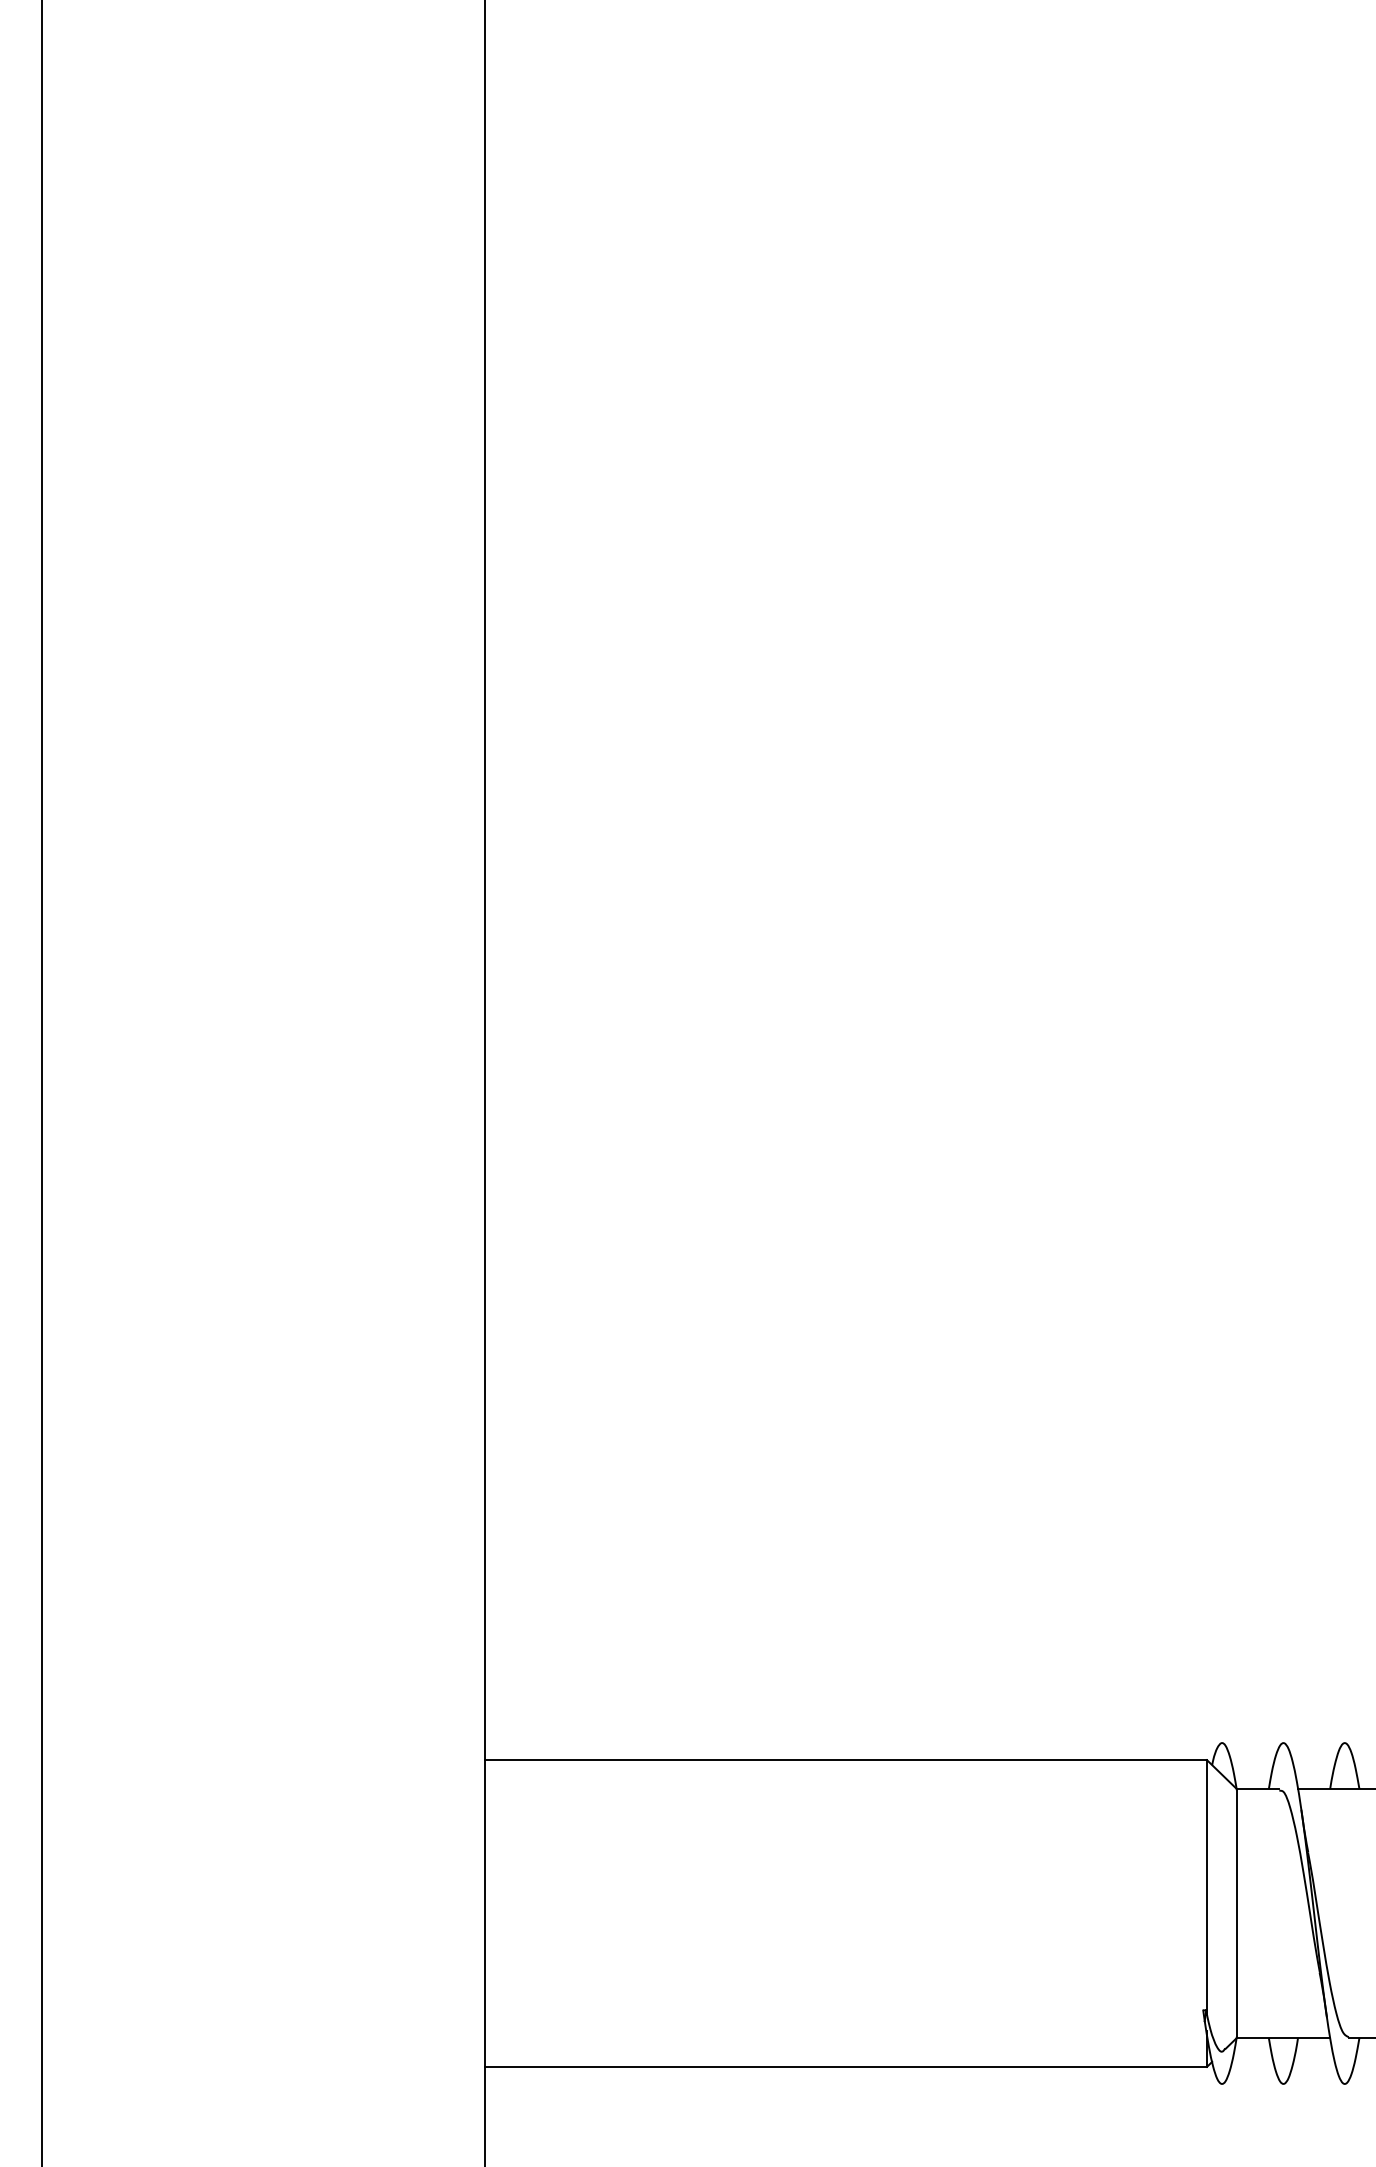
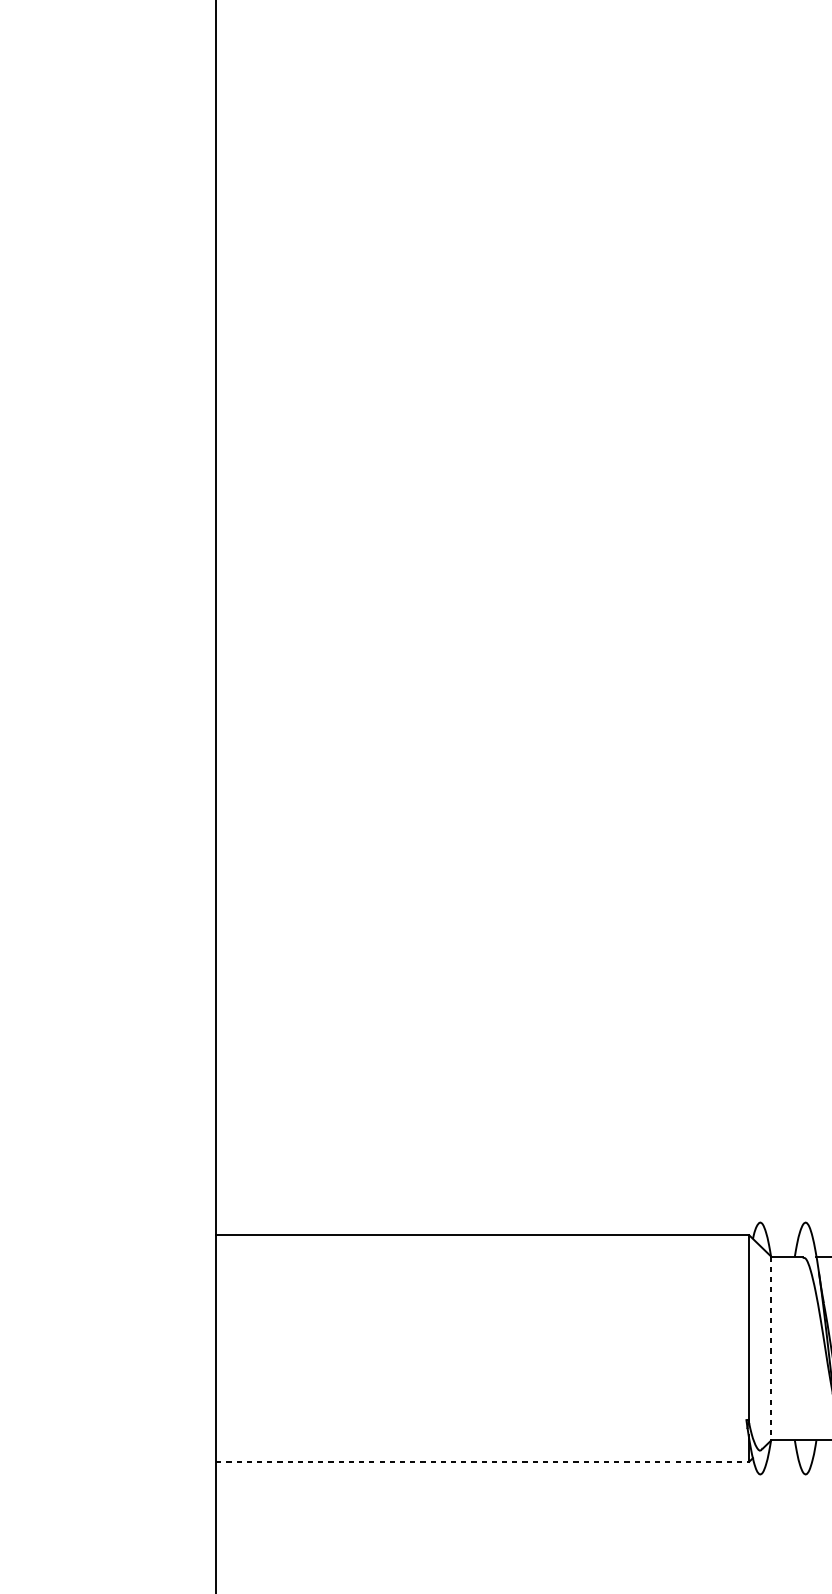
line: (1236, 1914) -> (770, 1349), solid -> dashed
line: (846, 2066) -> (482, 1461), solid -> dashed

